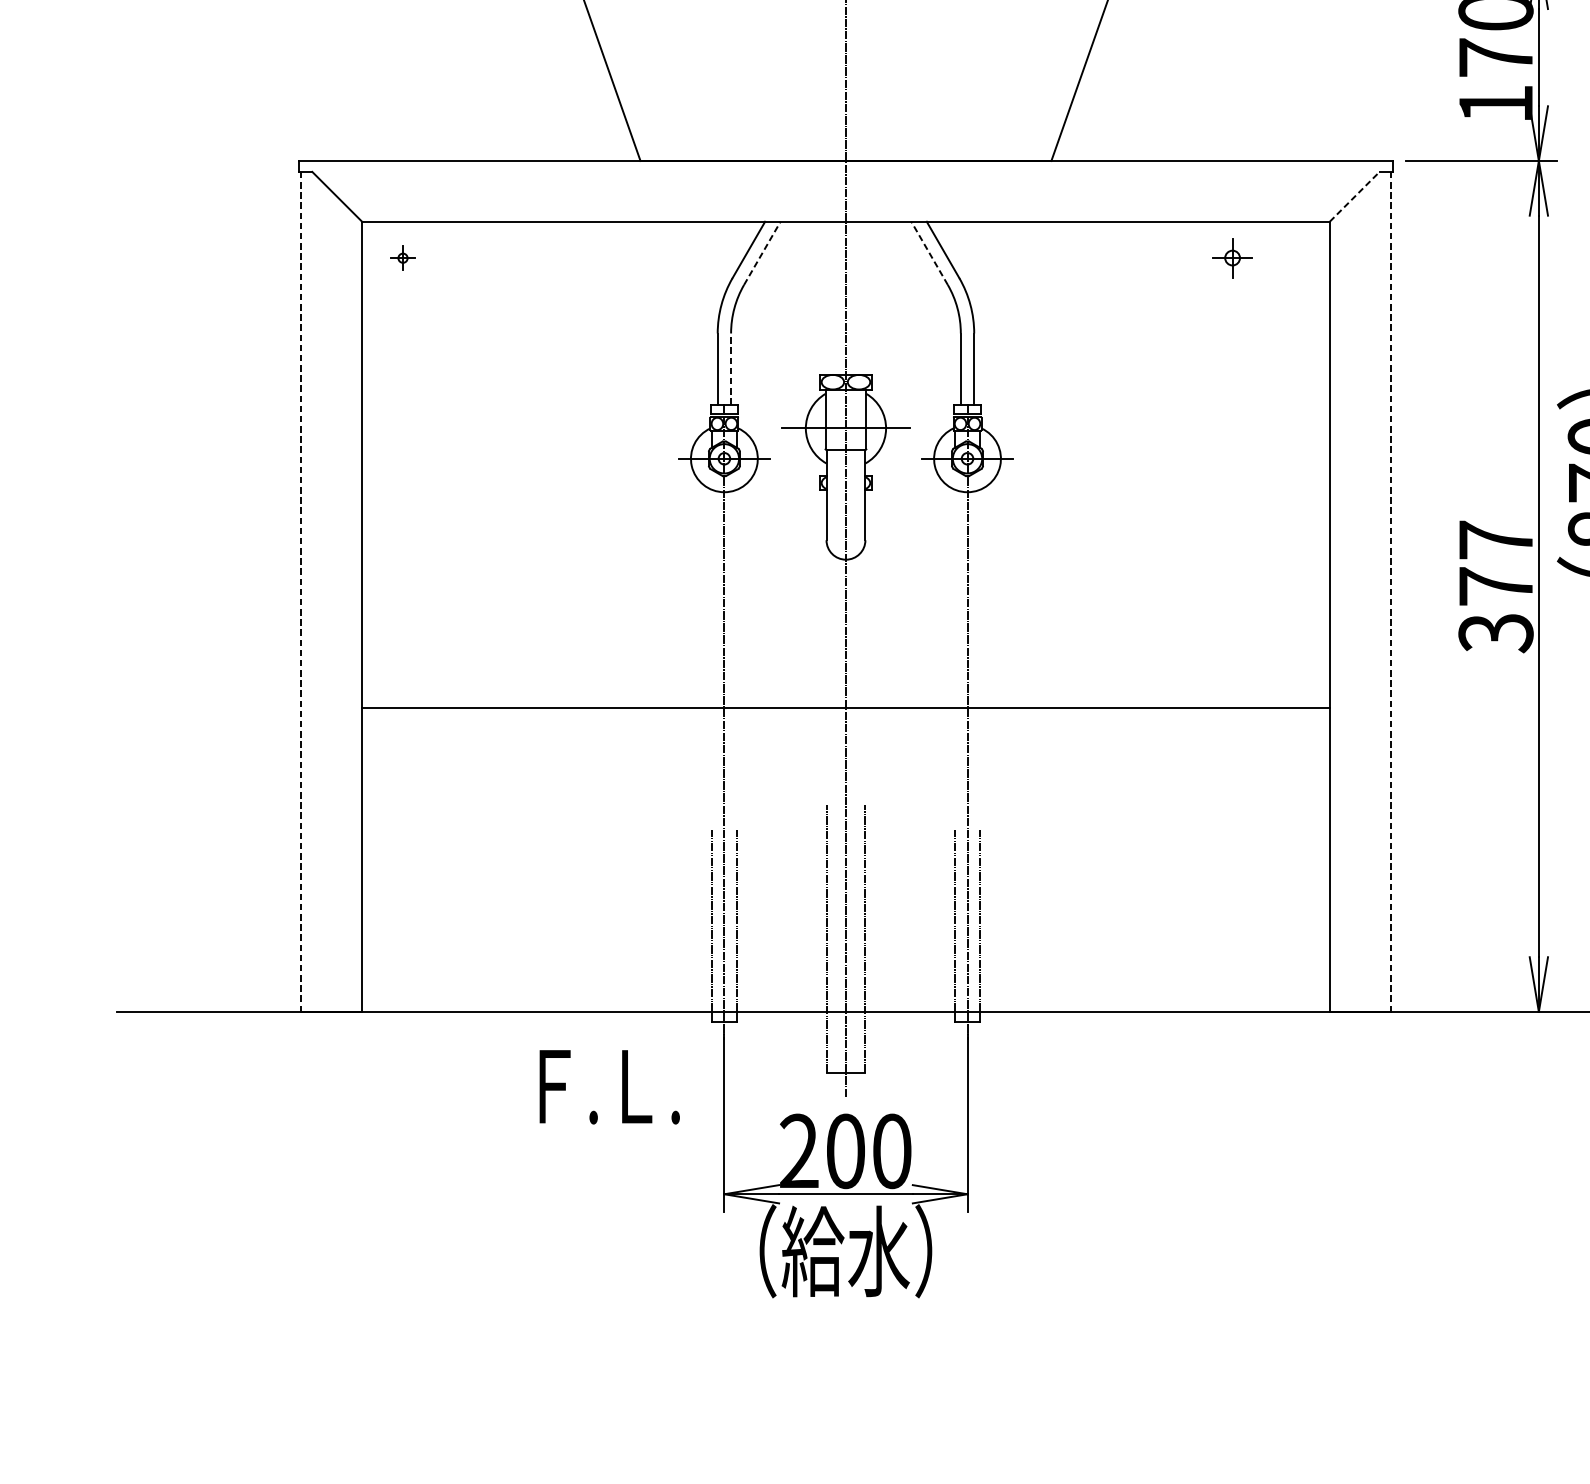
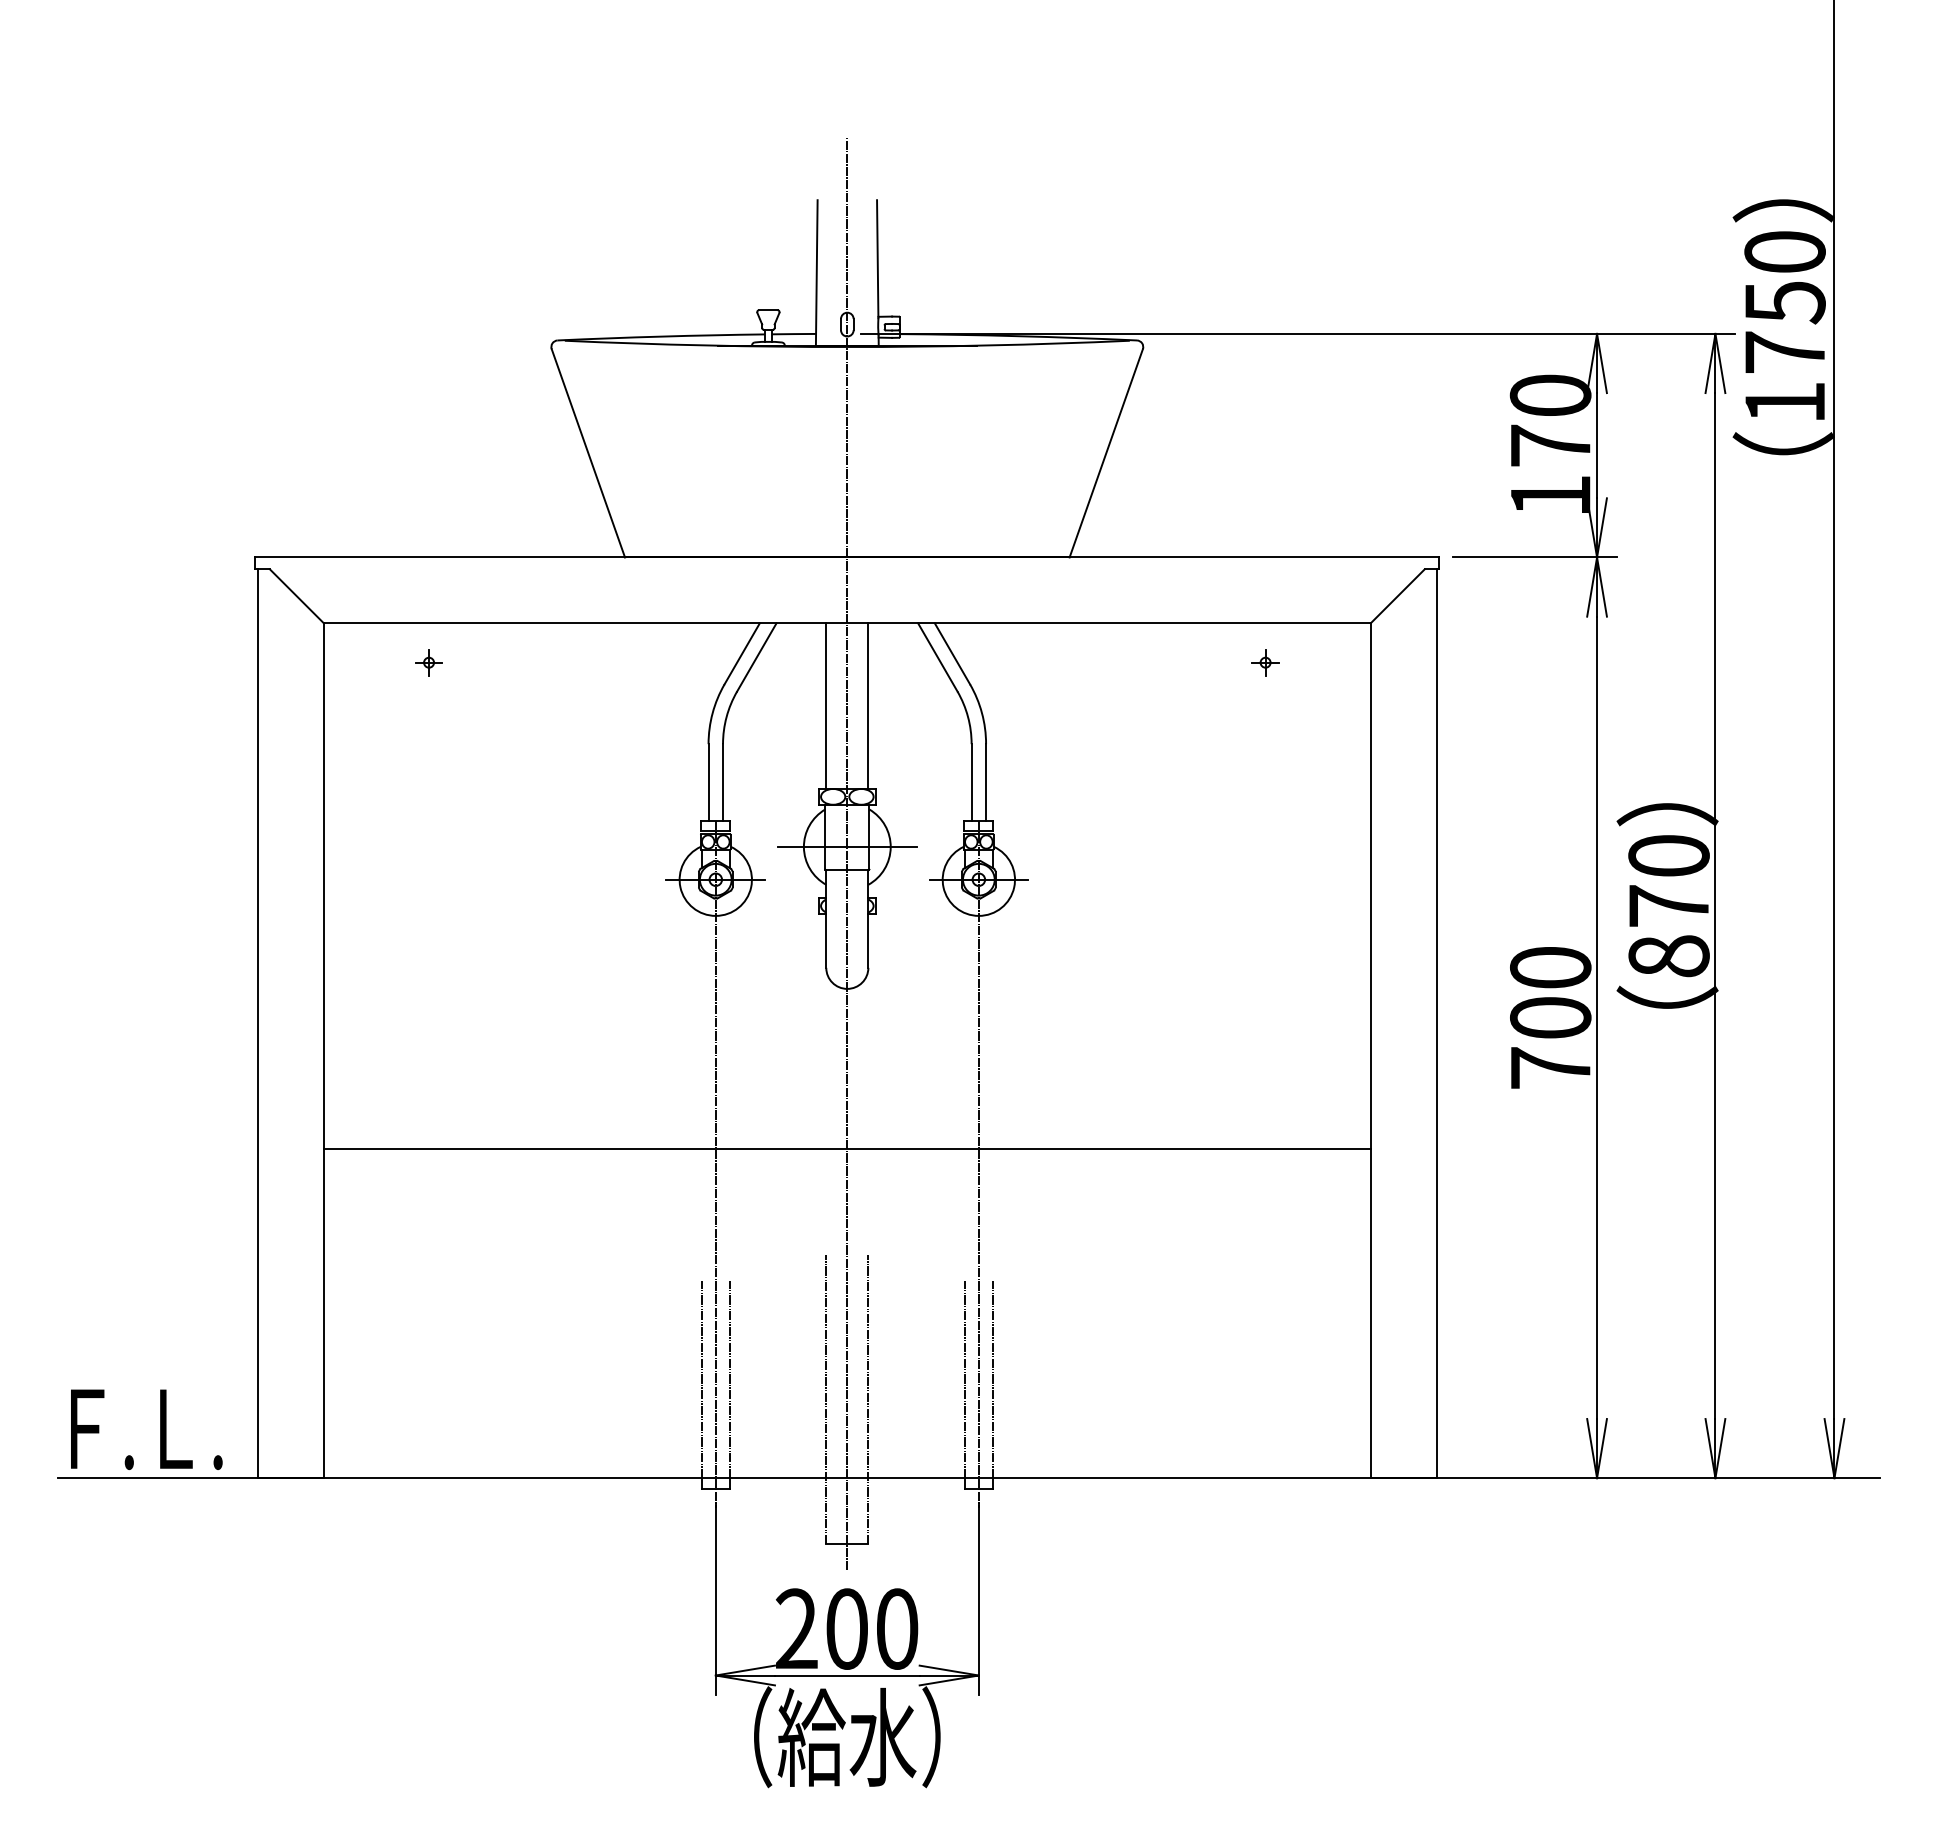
line: (1355, 196) -> (1398, 595), dashed -> solid
line: (762, 252) -> (757, 656), dashed -> solid
line: (929, 252) -> (937, 656), dashed -> solid
part: (402, 258) -> (428, 662), moved
part: (1232, 258) -> (1265, 662), size x0.62
line: (826, 297) -> (826, 705), added
line: (865, 297) -> (868, 705), added
line: (731, 368) -> (723, 782), dashed -> solid
text: (1495, 587) -> (1550, 1018), 377 -> 700
line: (301, 592) -> (258, 1024), dashed -> solid
line: (1390, 592) -> (1436, 1024), dashed -> solid
text: (609, 1087) -> (146, 1429), moved

